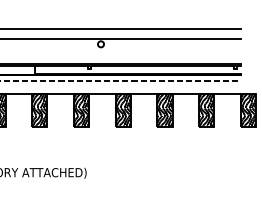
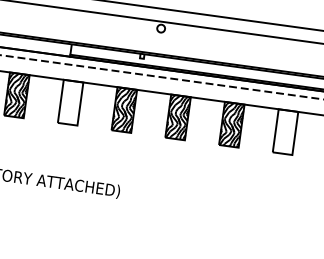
hatch: (39, 109) -> (70, 101), removed
hatch: (206, 109) -> (285, 131), removed

